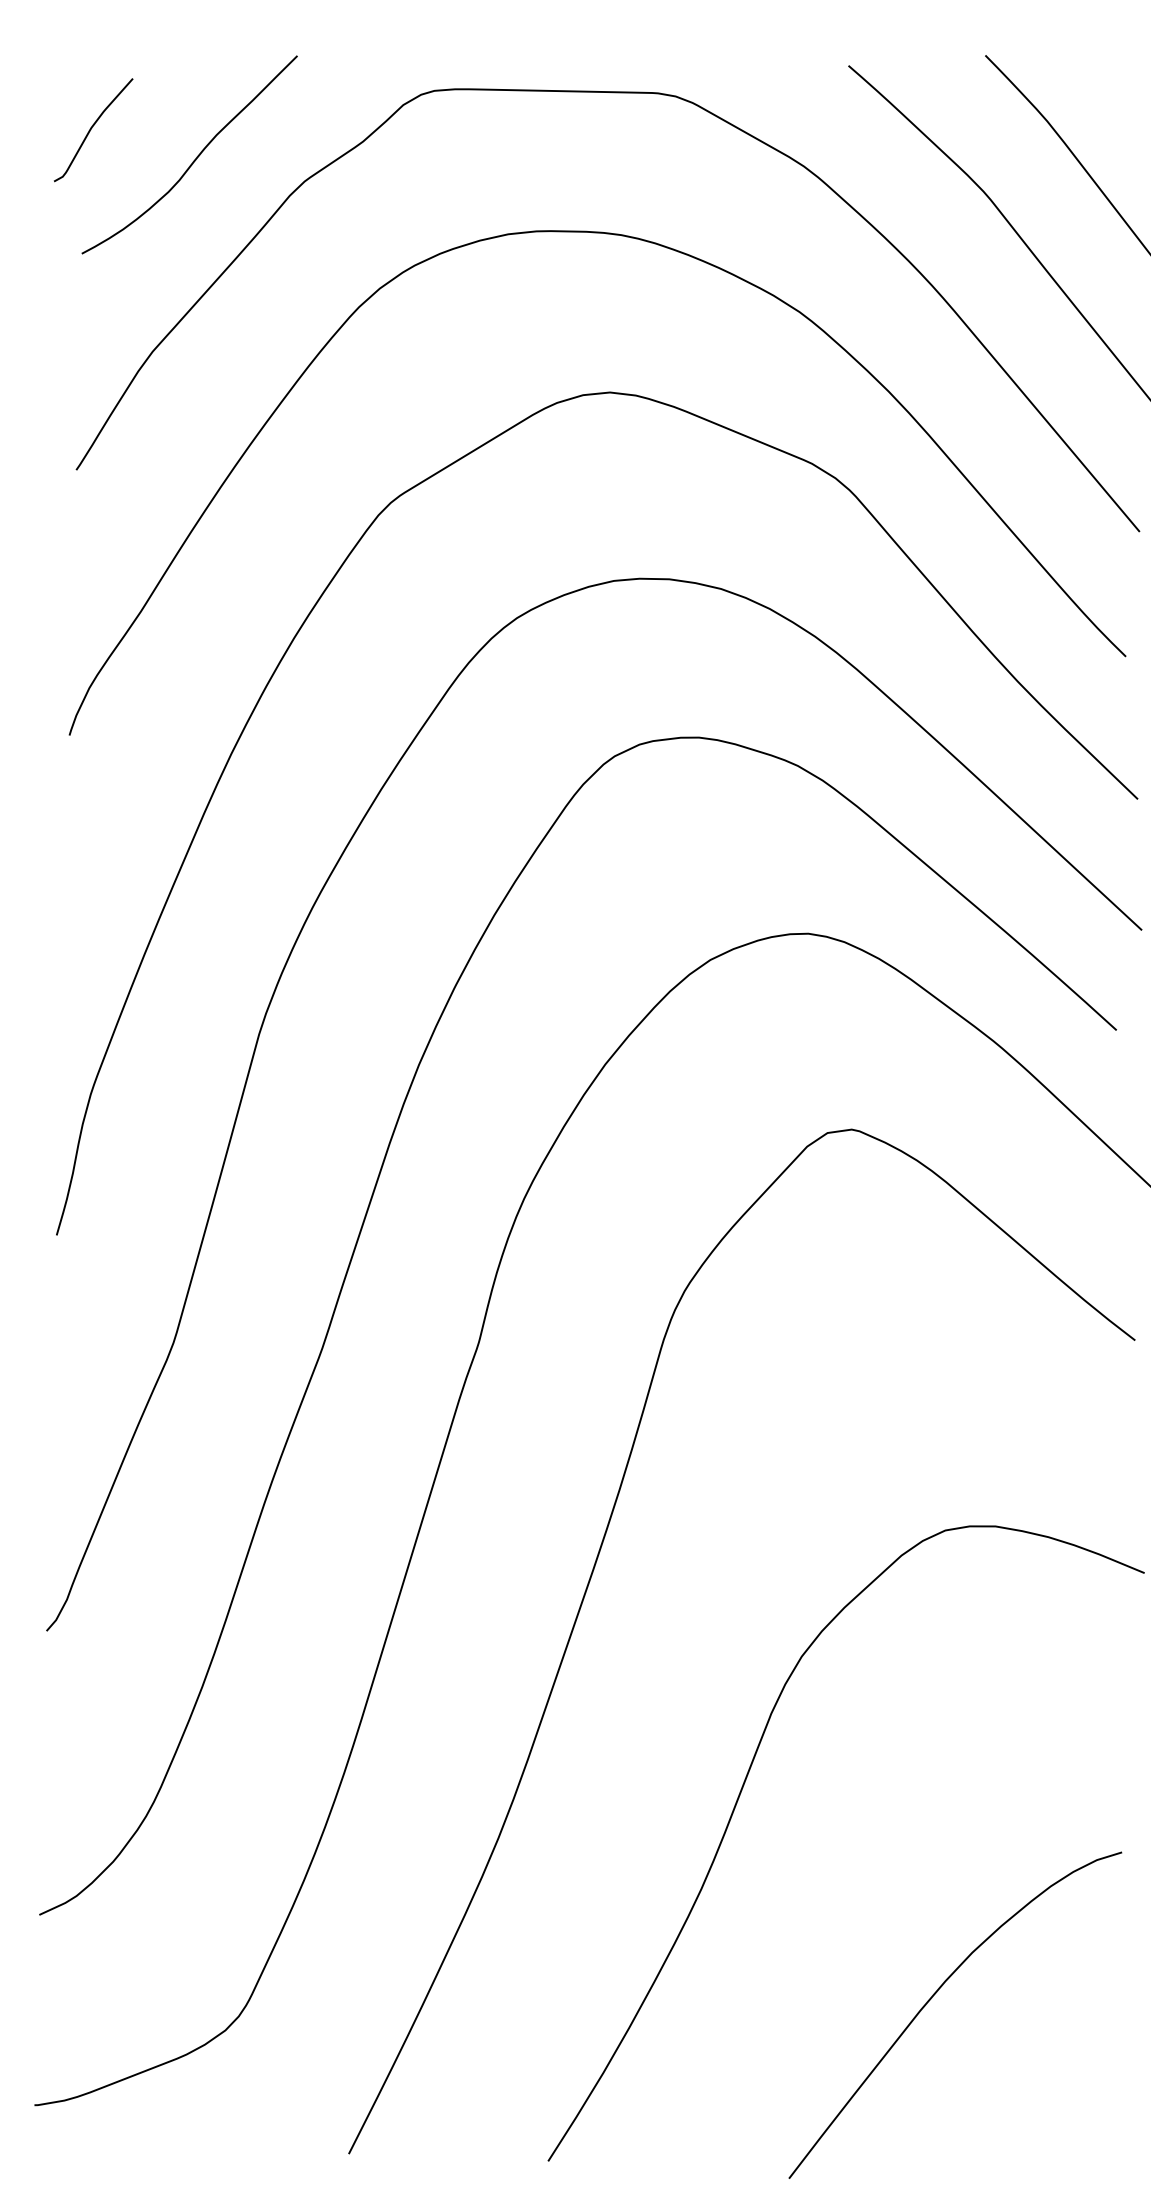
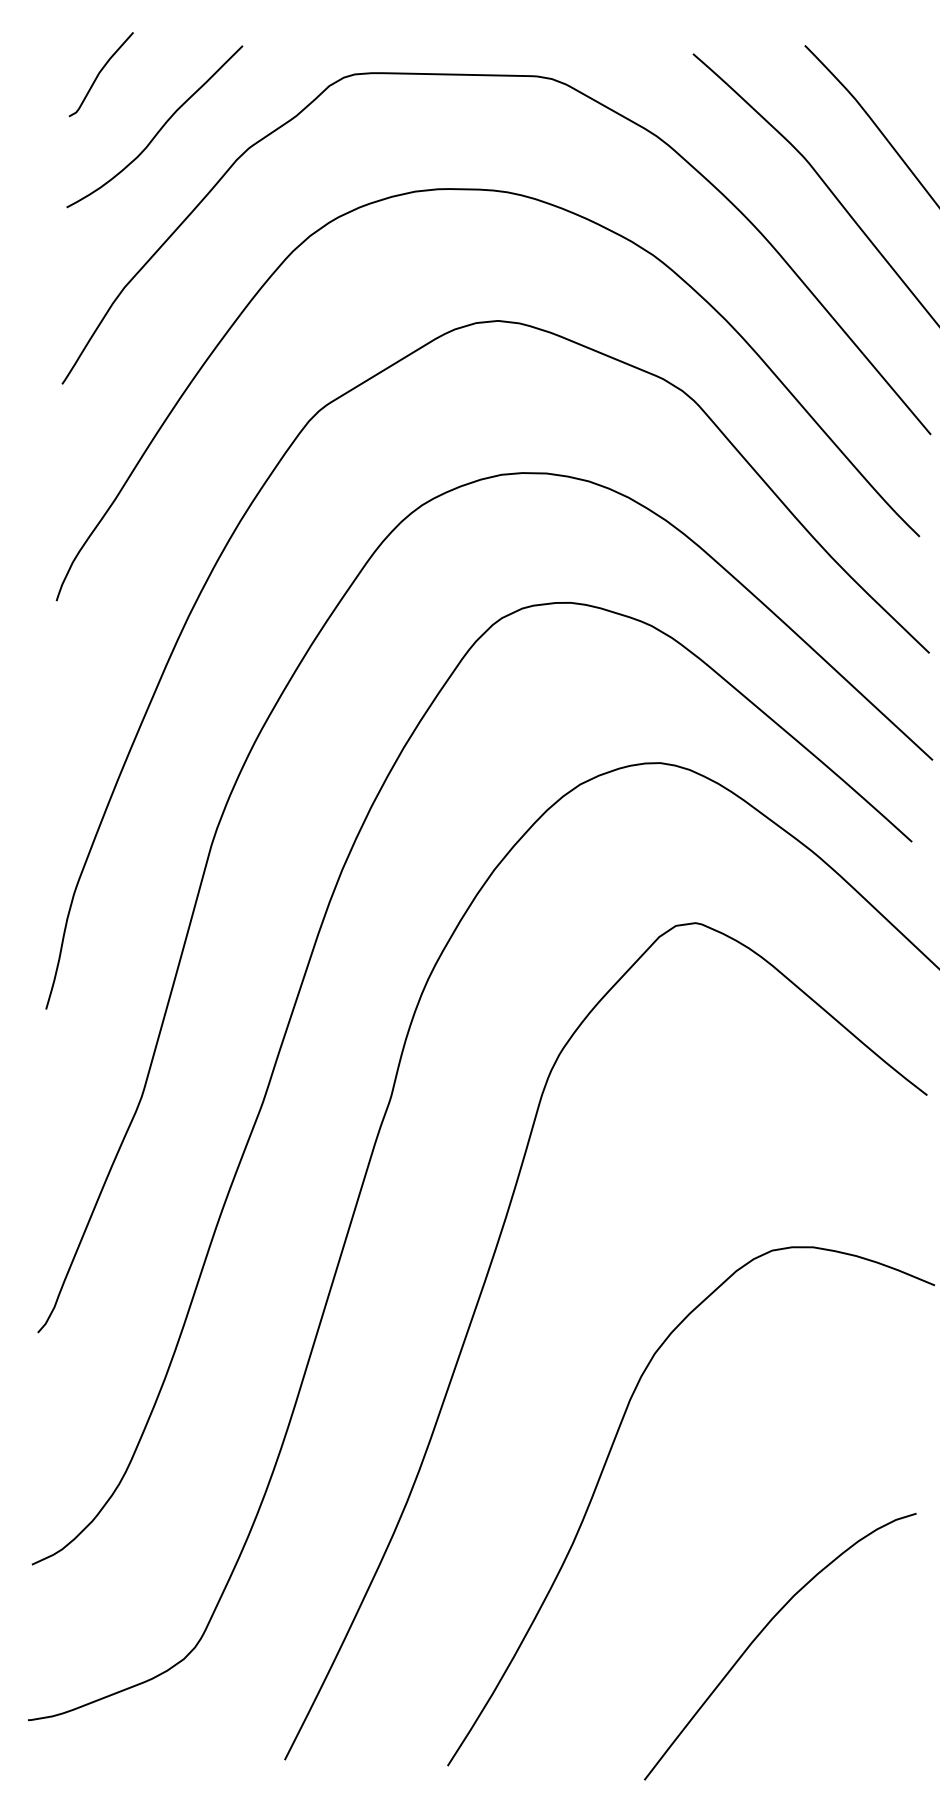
curve: (92, 128) -> (100, 73), moved

